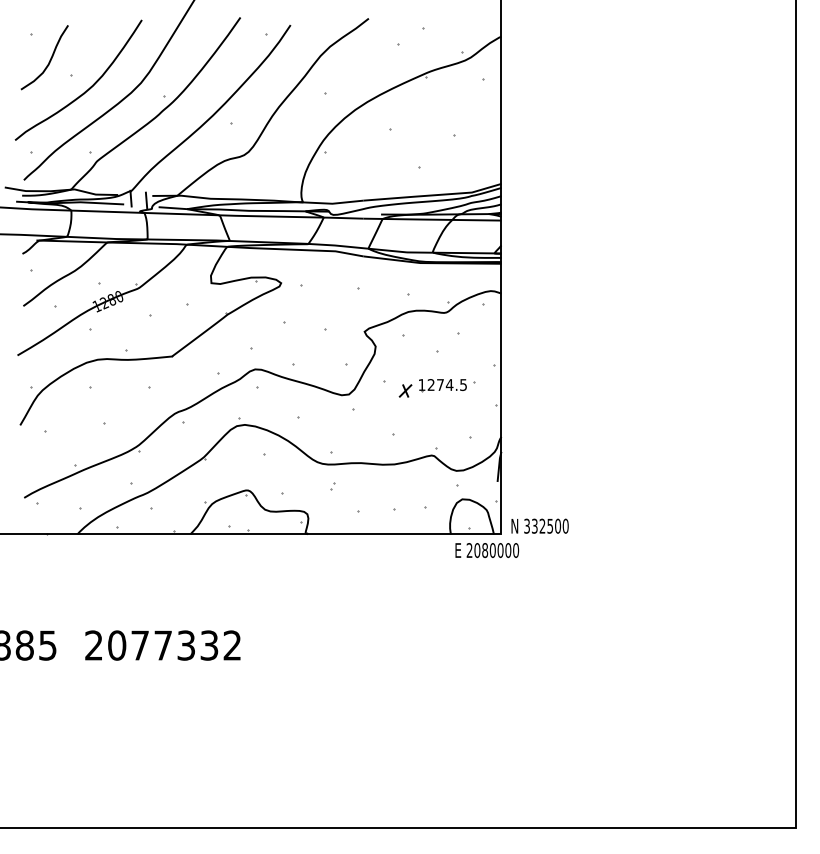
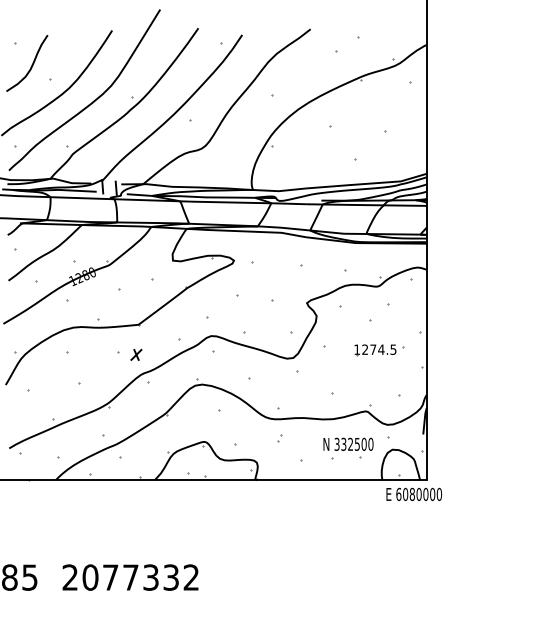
part: (405, 390) -> (136, 354), moved
text: (539, 525) -> (347, 443), moved
text: (469, 550) -> (398, 494), 2080000 -> 6080000

